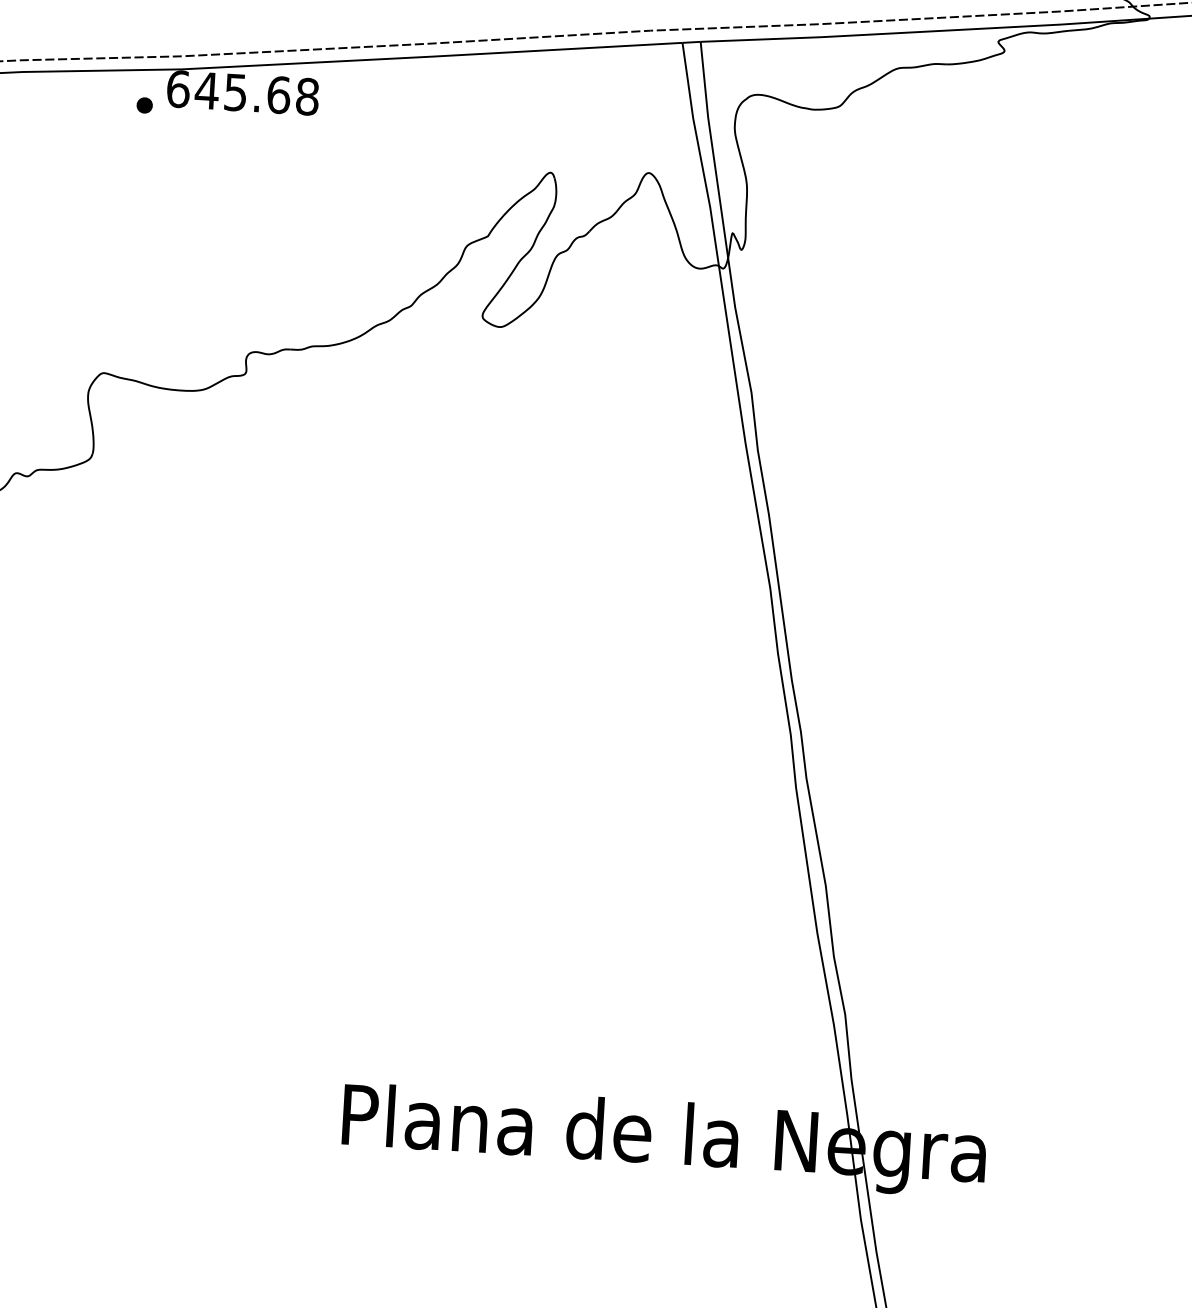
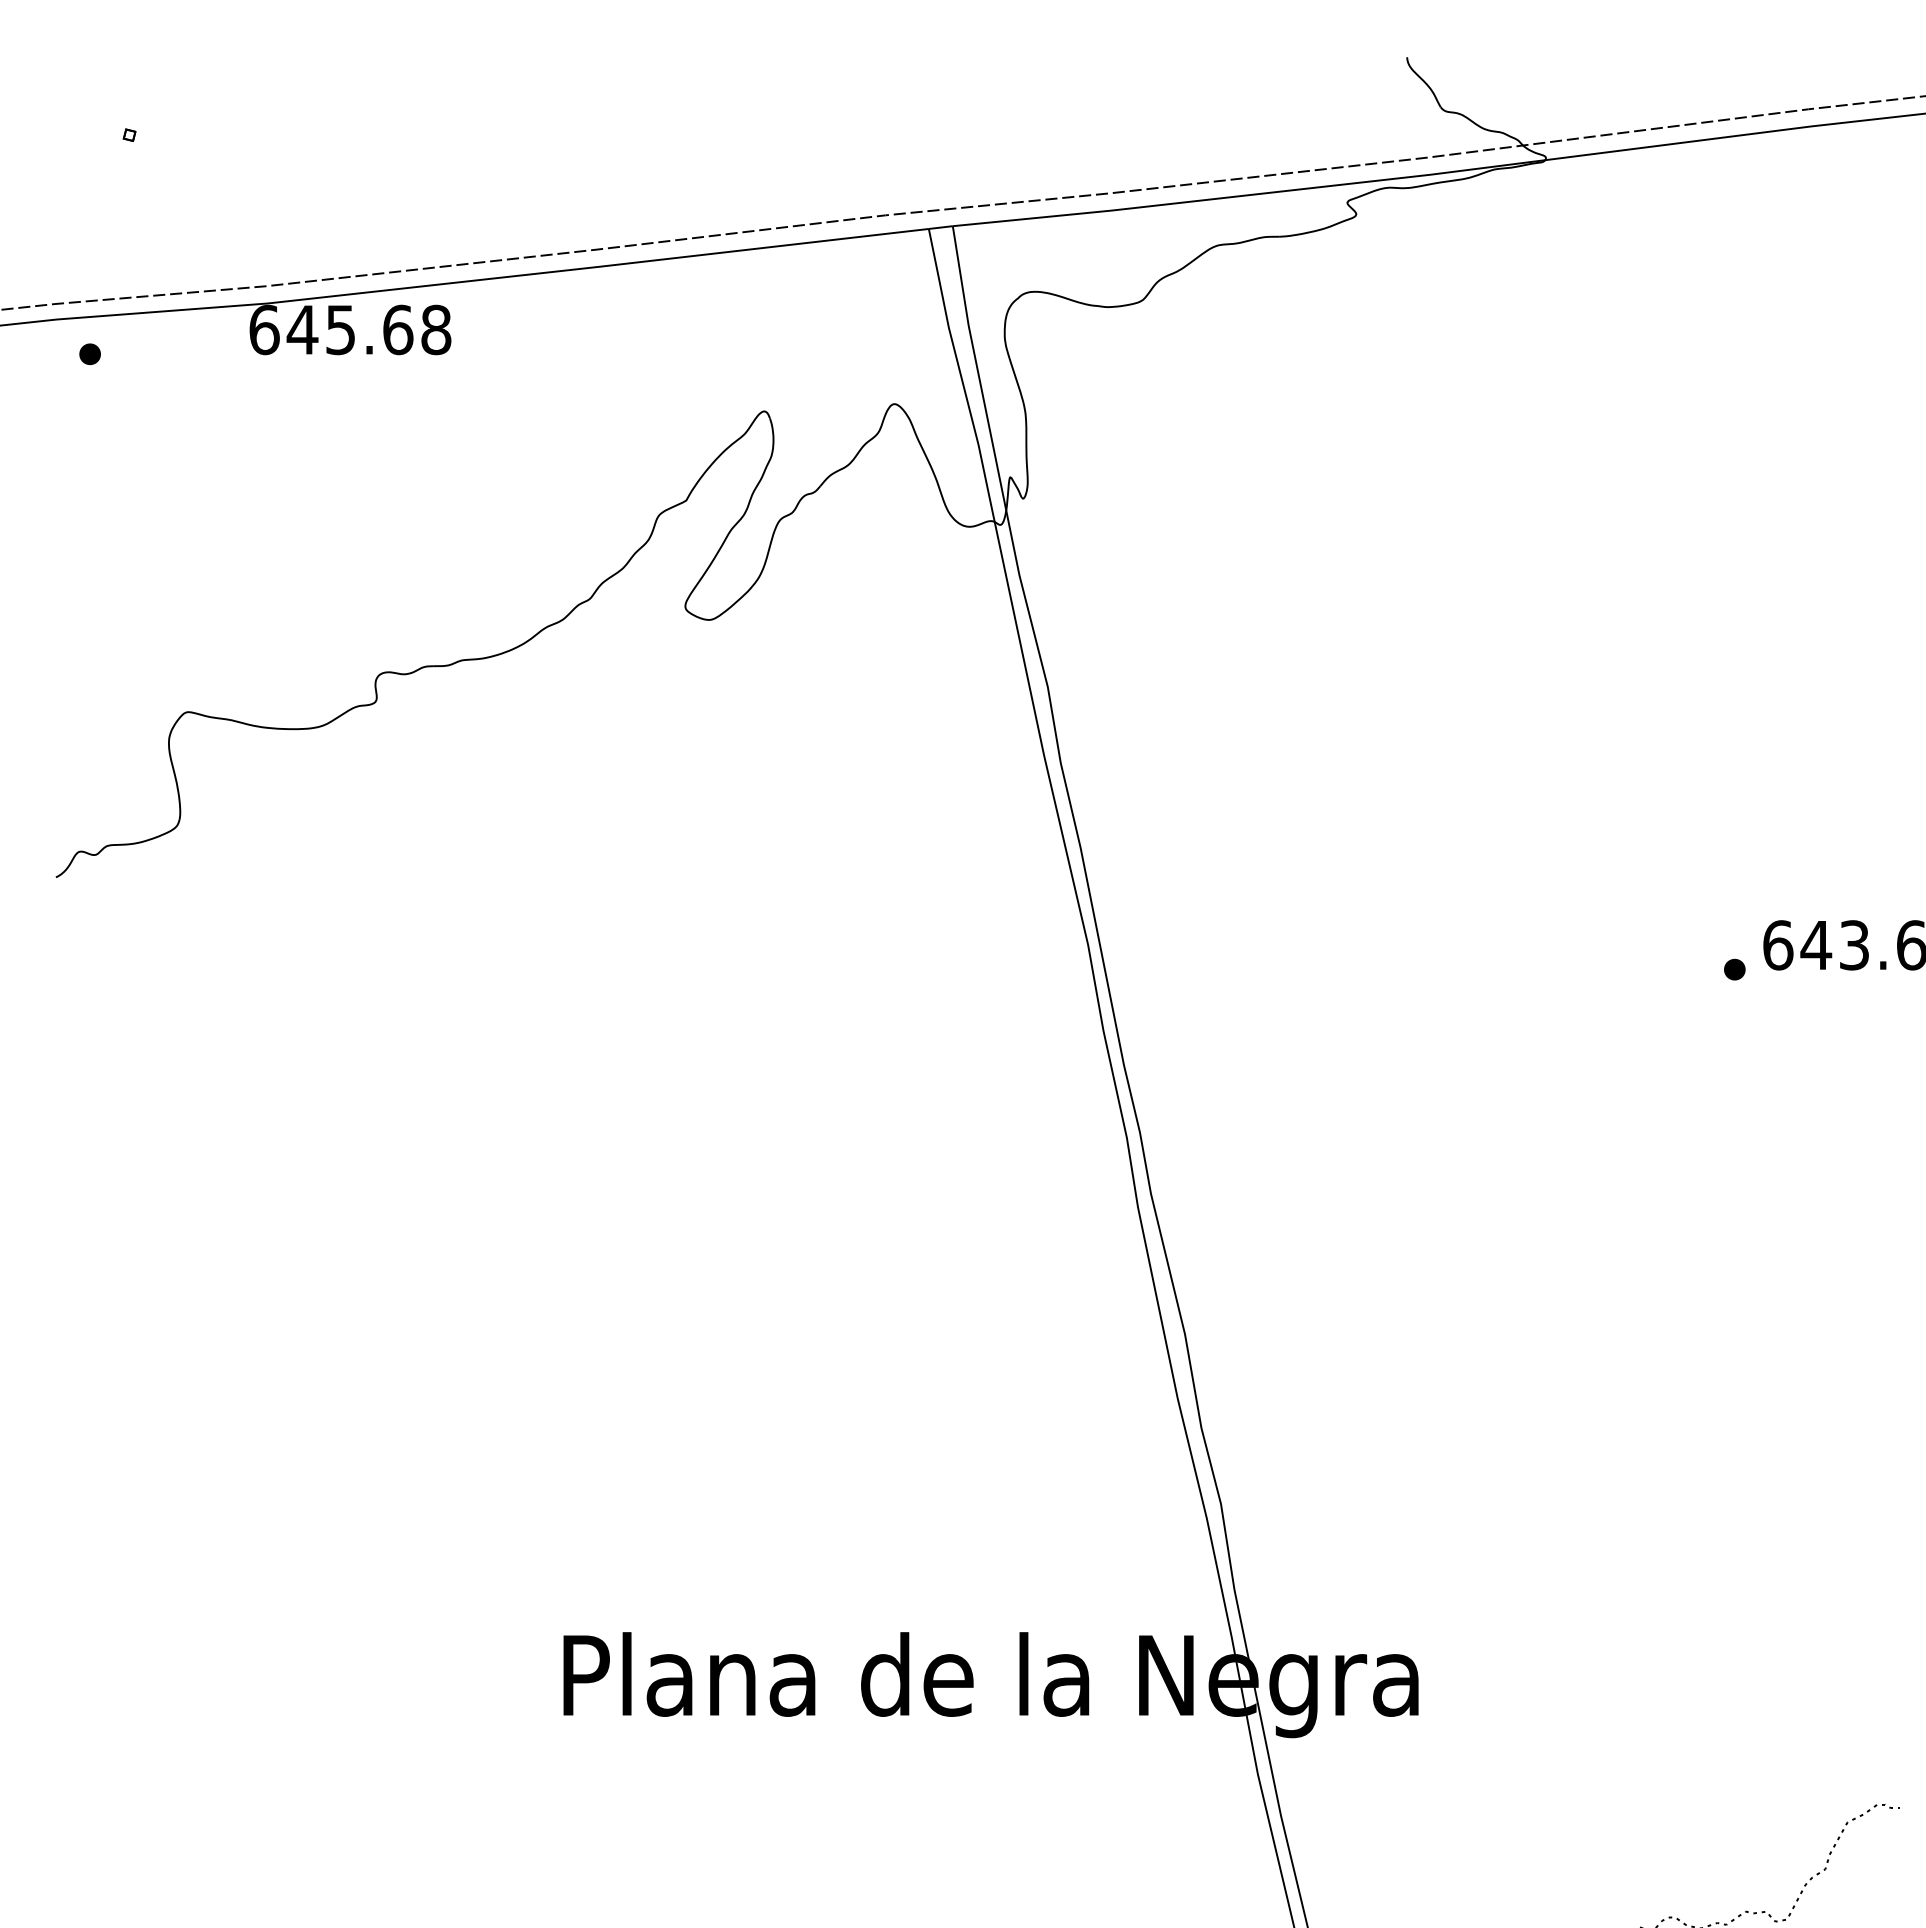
part: (144, 105) -> (89, 354), moved

